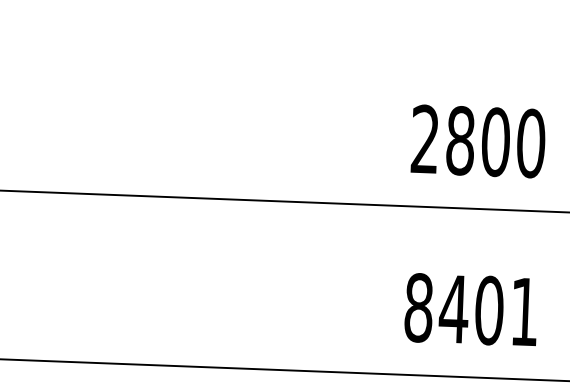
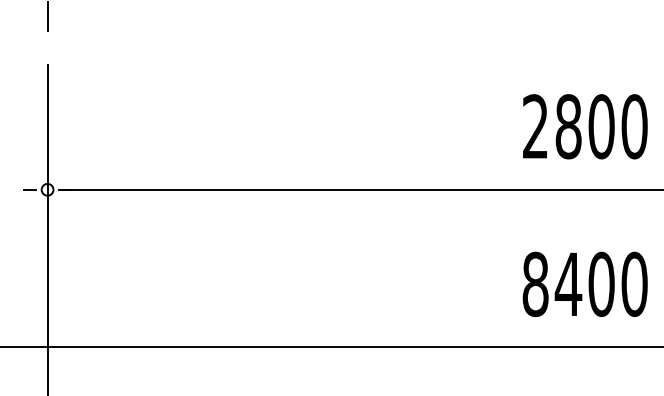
text: (524, 312) -> (634, 284), 8401 -> 8400

